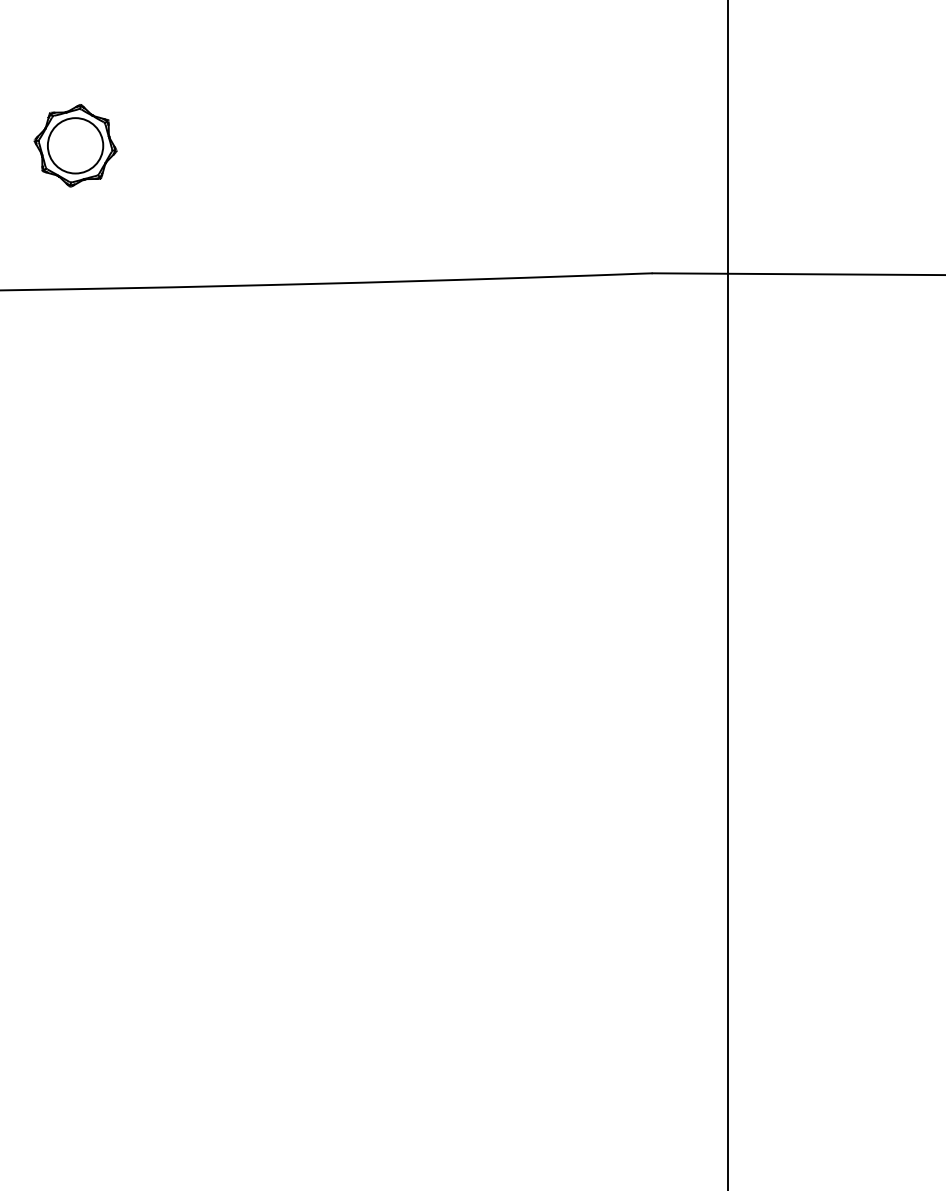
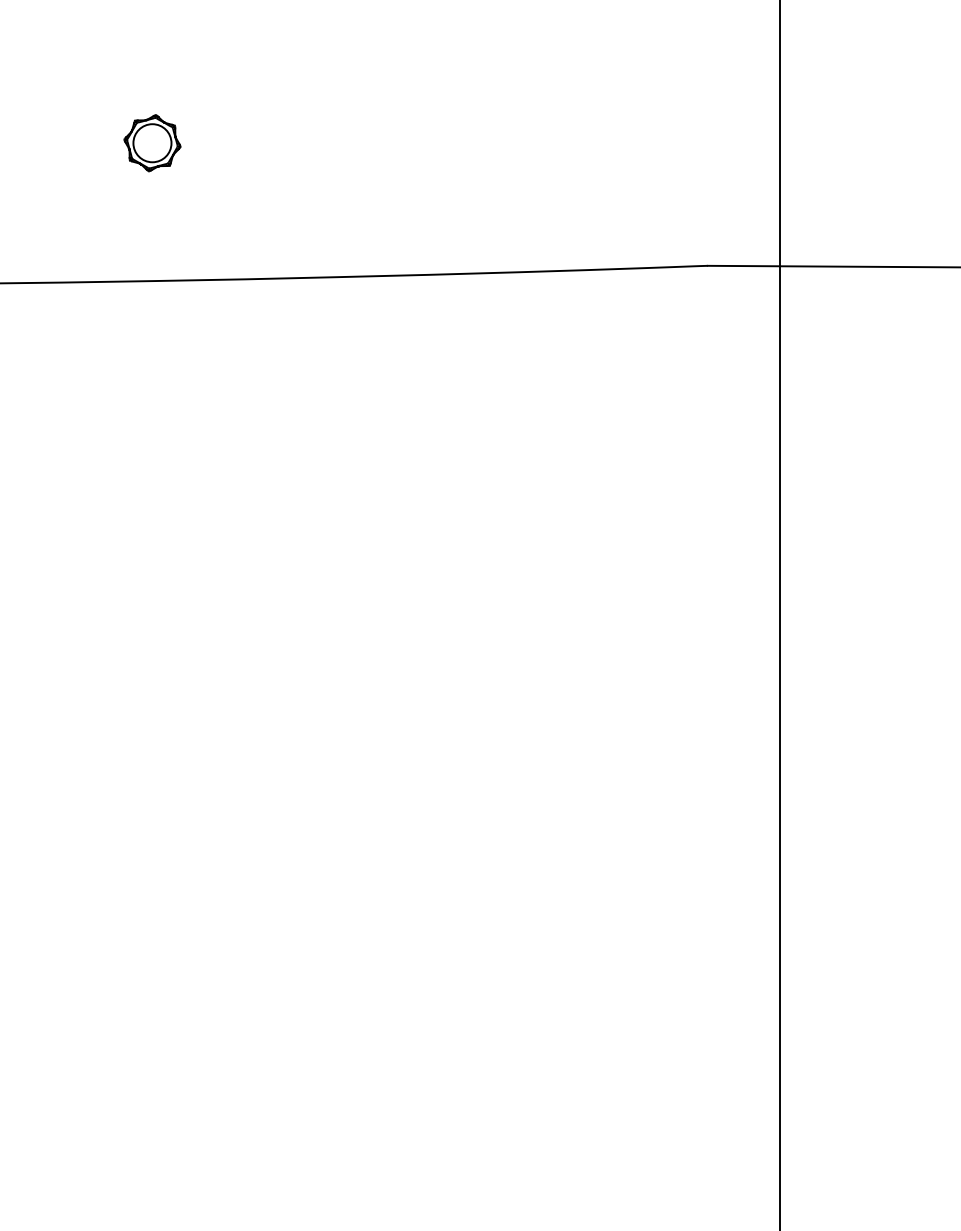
part: (75, 146) -> (152, 143), size x0.71

